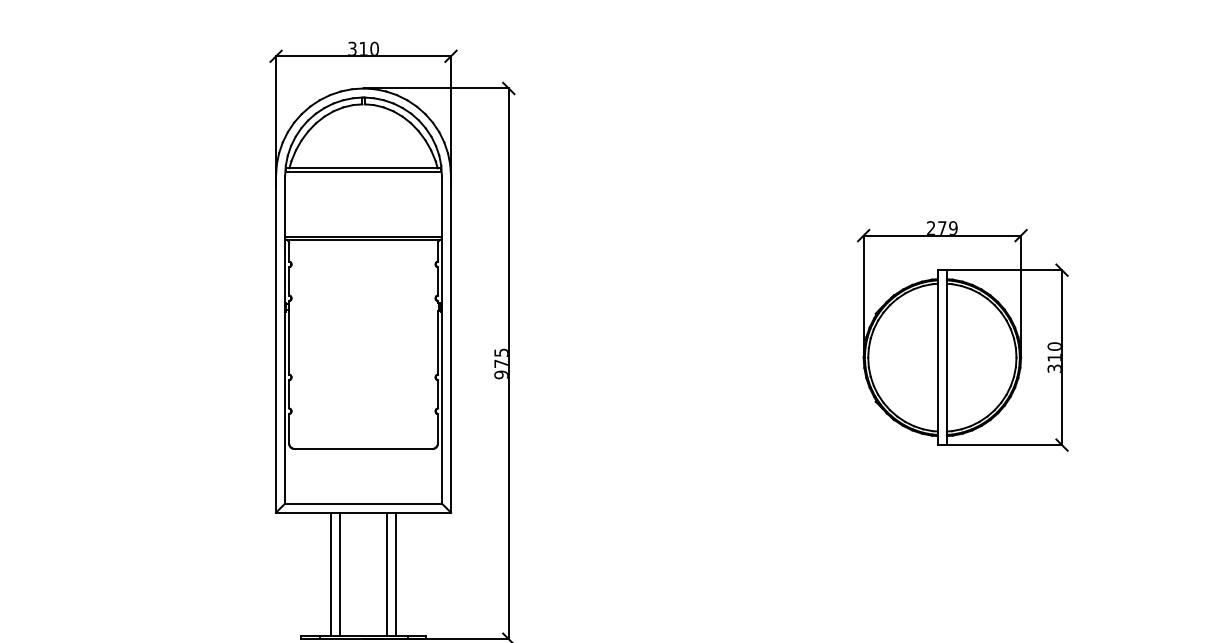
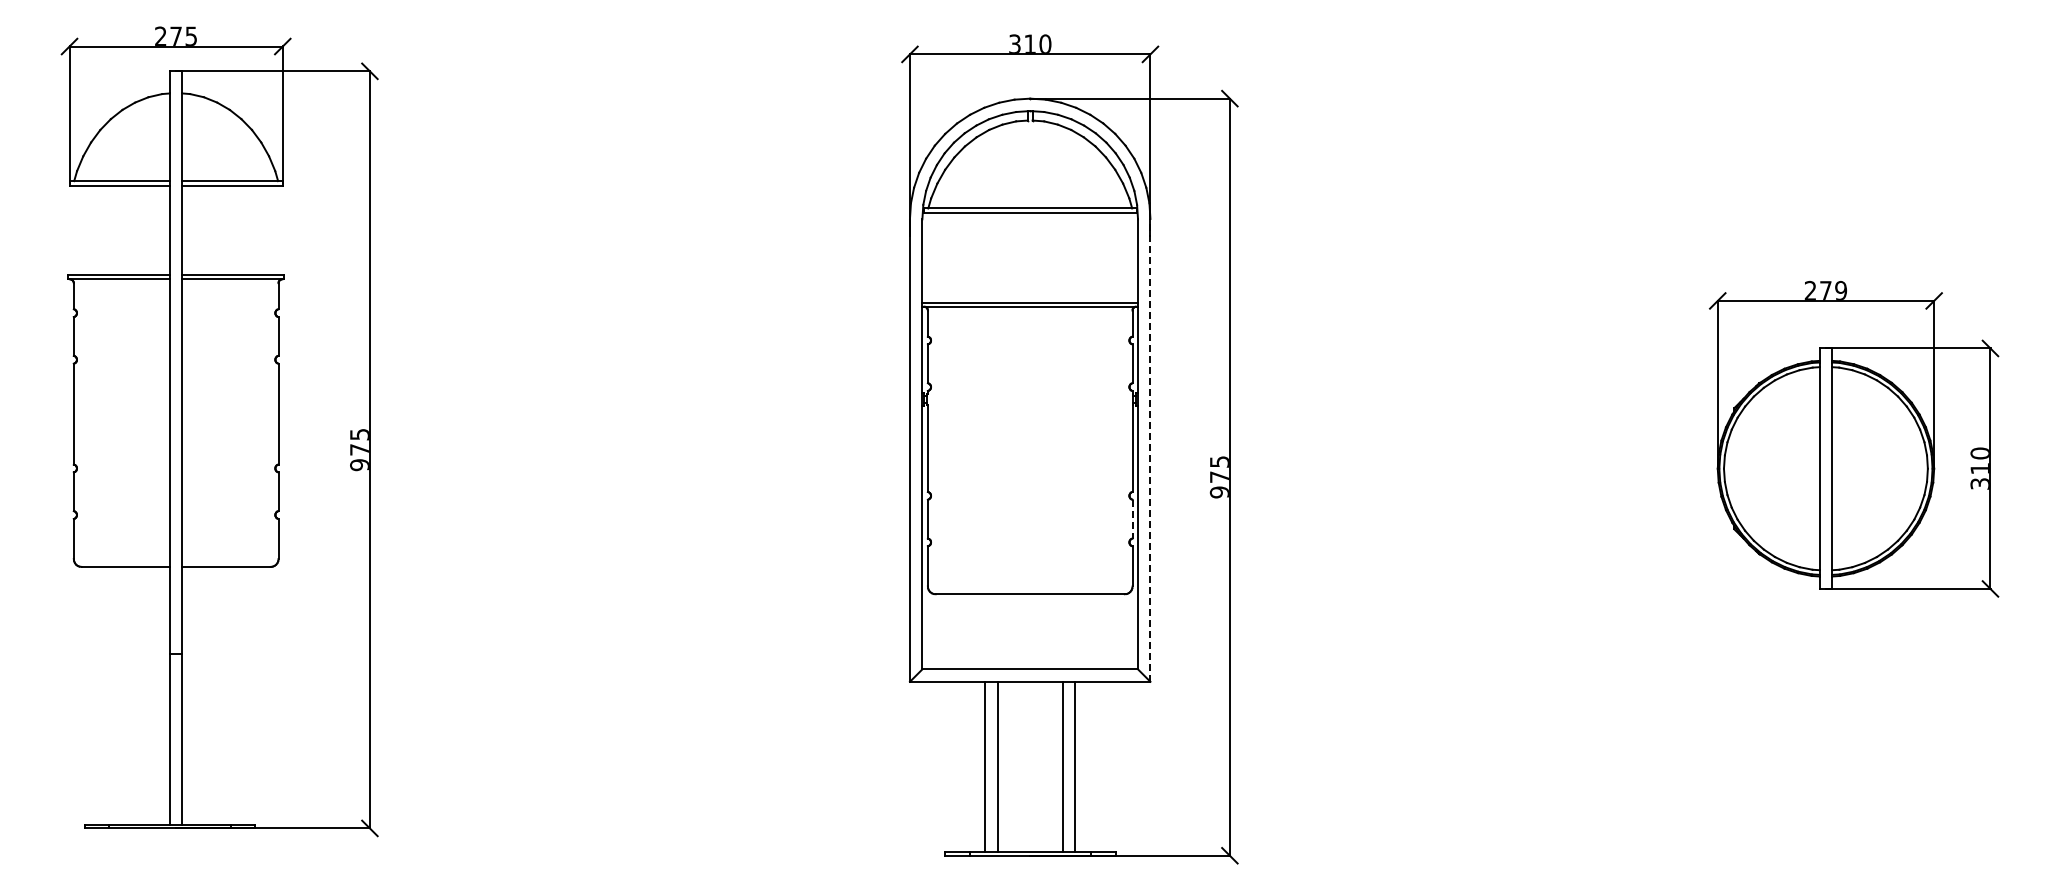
line: (451, 343) -> (1150, 449), solid -> dashed
line: (437, 394) -> (1132, 519), solid -> dashed

